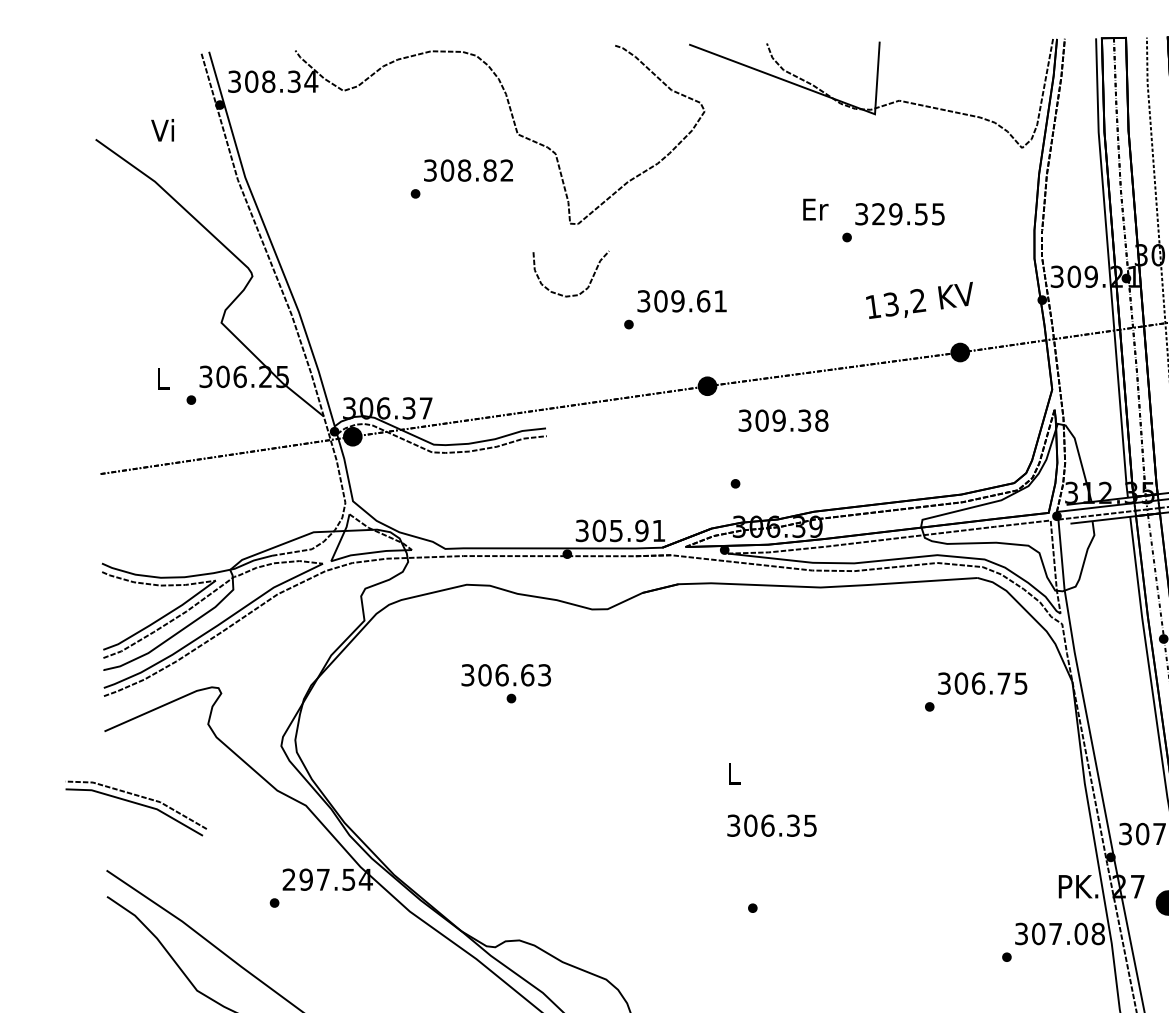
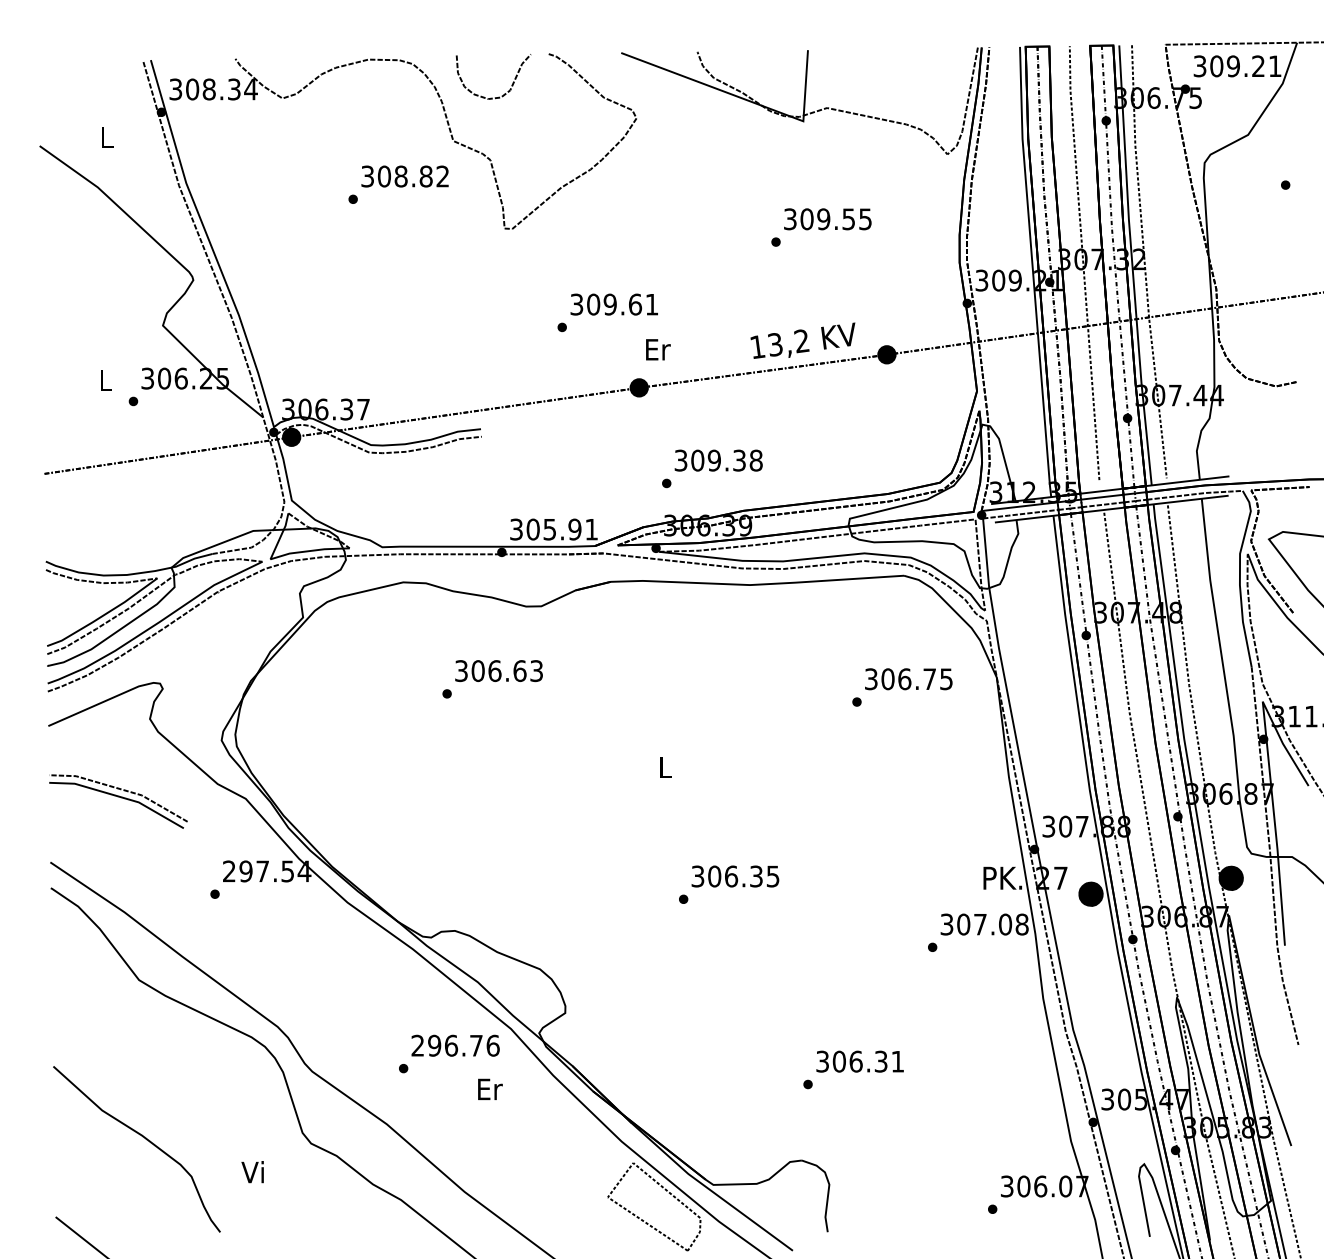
text: (162, 129) -> (105, 136), Vi -> L
text: (815, 209) -> (658, 349), moved
text: (878, 214) -> (806, 219), 329.55 -> 309.55
curve: (589, 281) -> (511, 84), moved
text: (919, 300) -> (802, 340), moved
text: (783, 420) -> (718, 460), moved
text: (505, 675) -> (498, 671), moved
part: (136, 808) -> (118, 801), moved
text: (772, 825) -> (735, 876), moved

